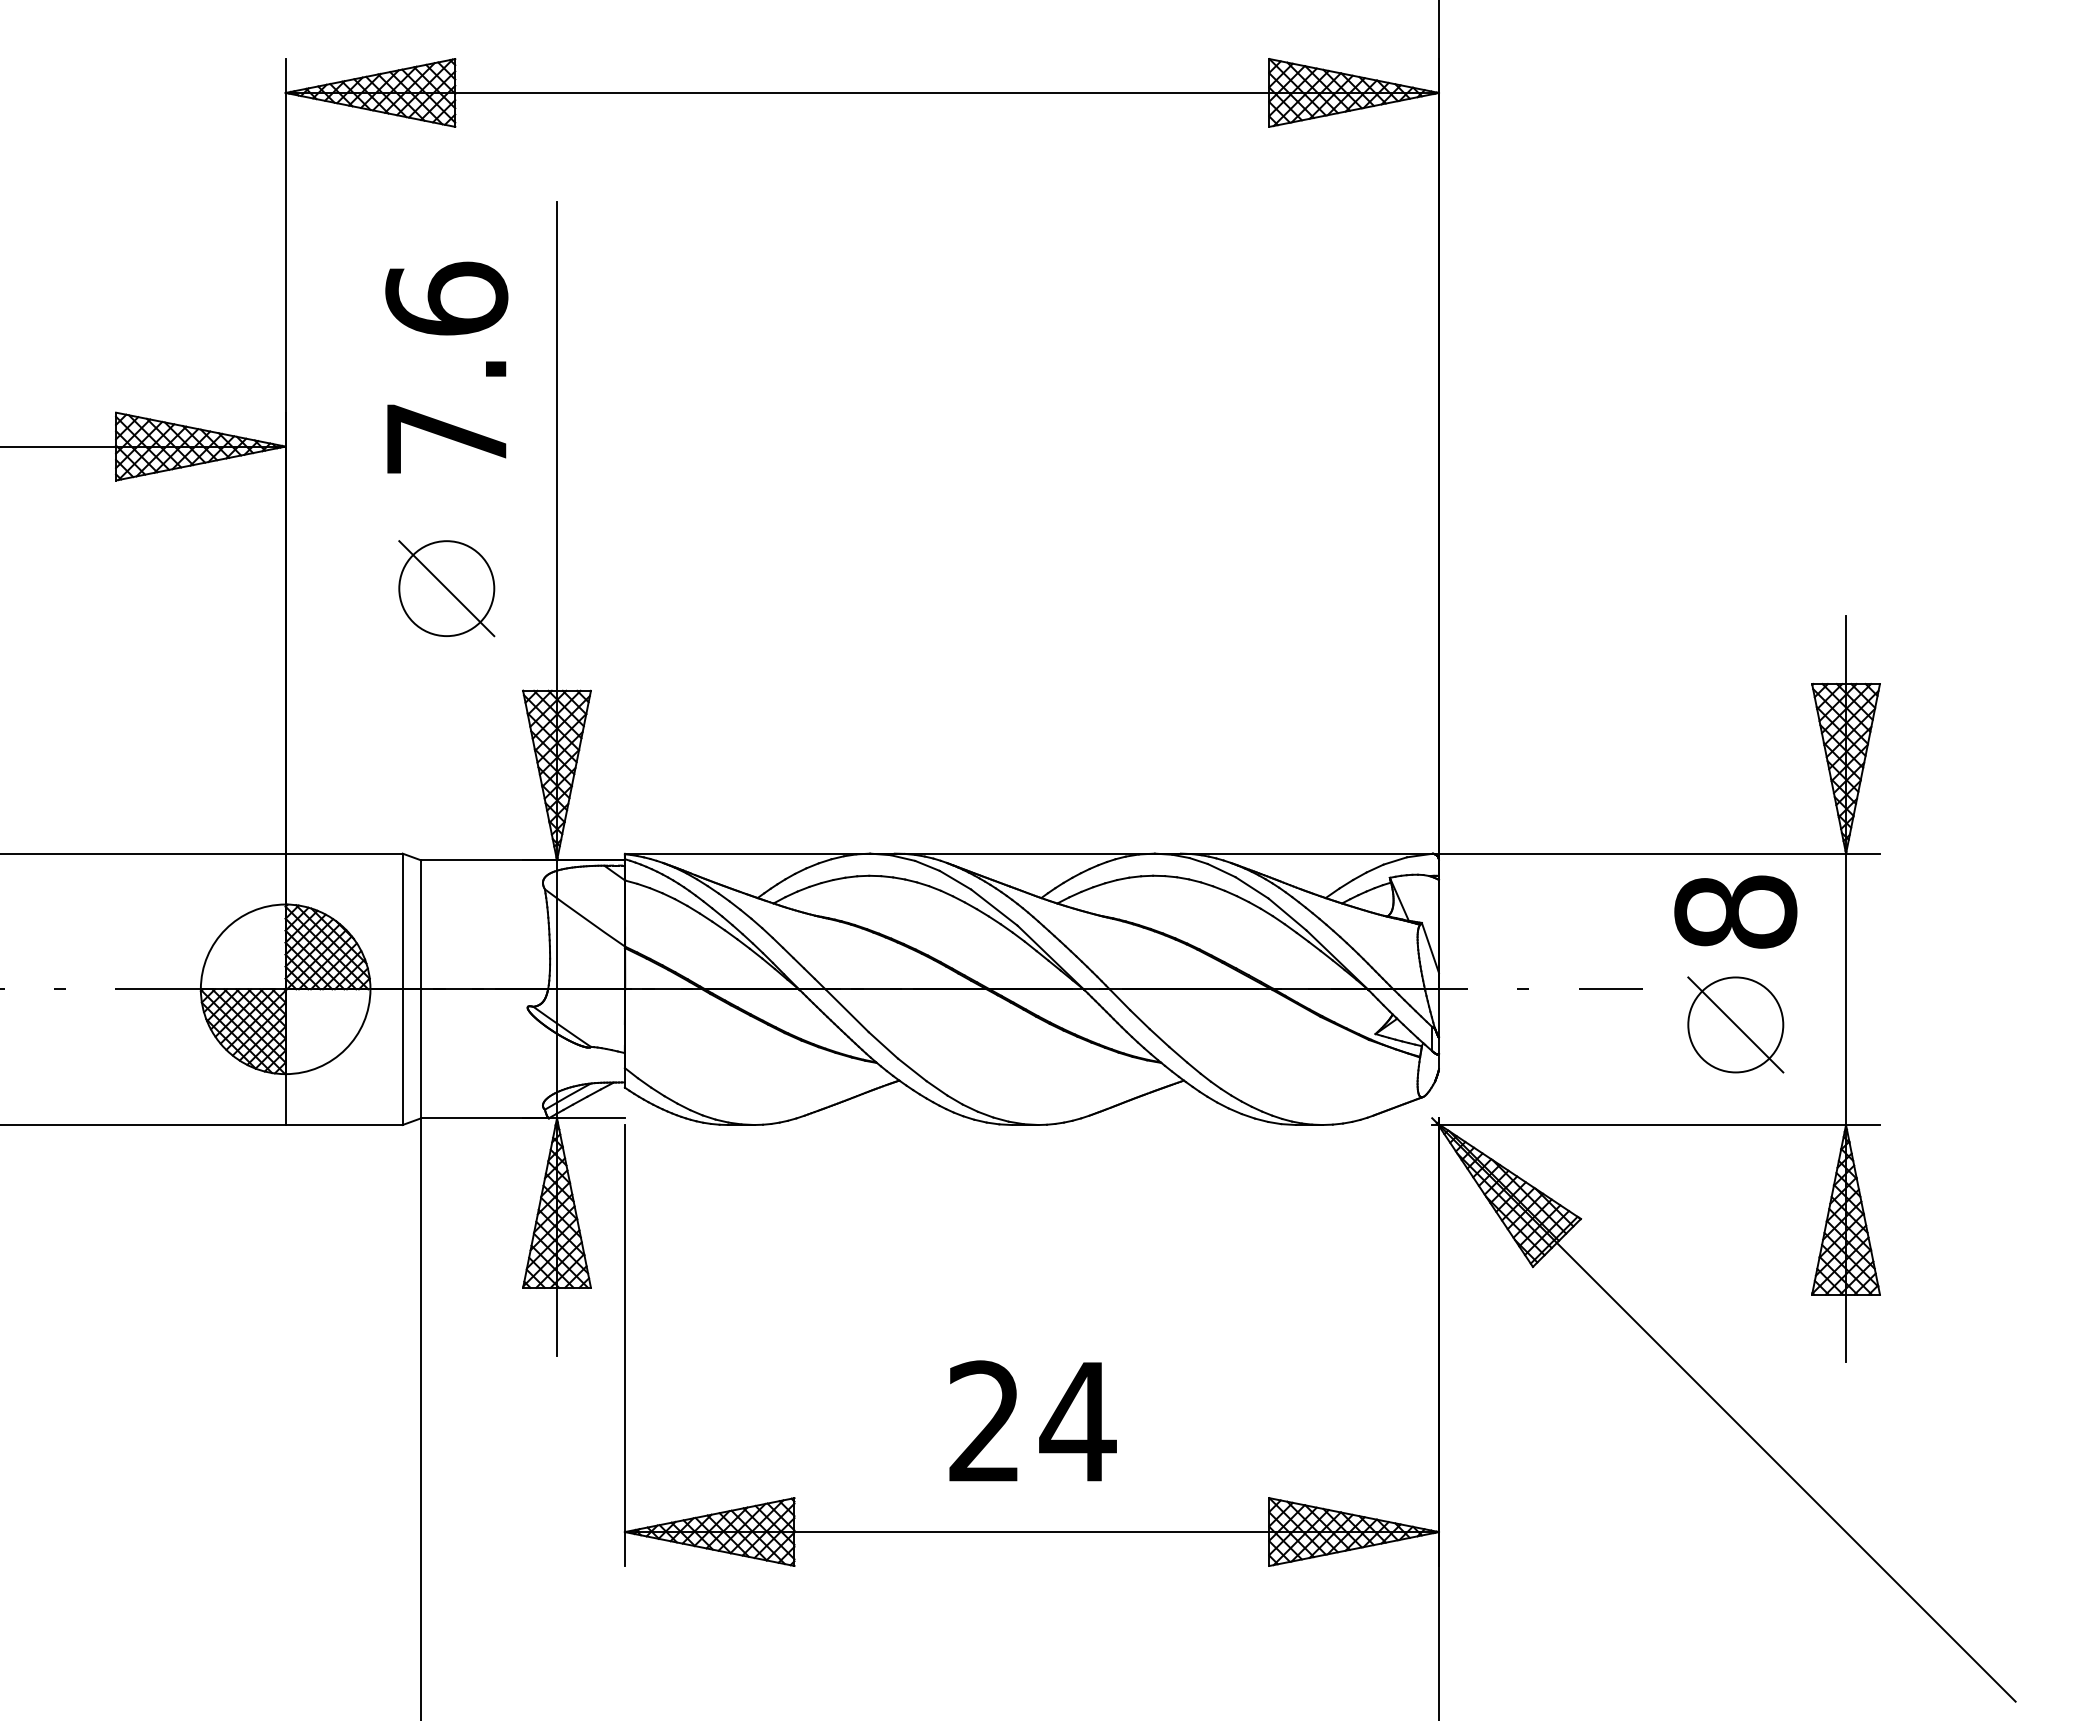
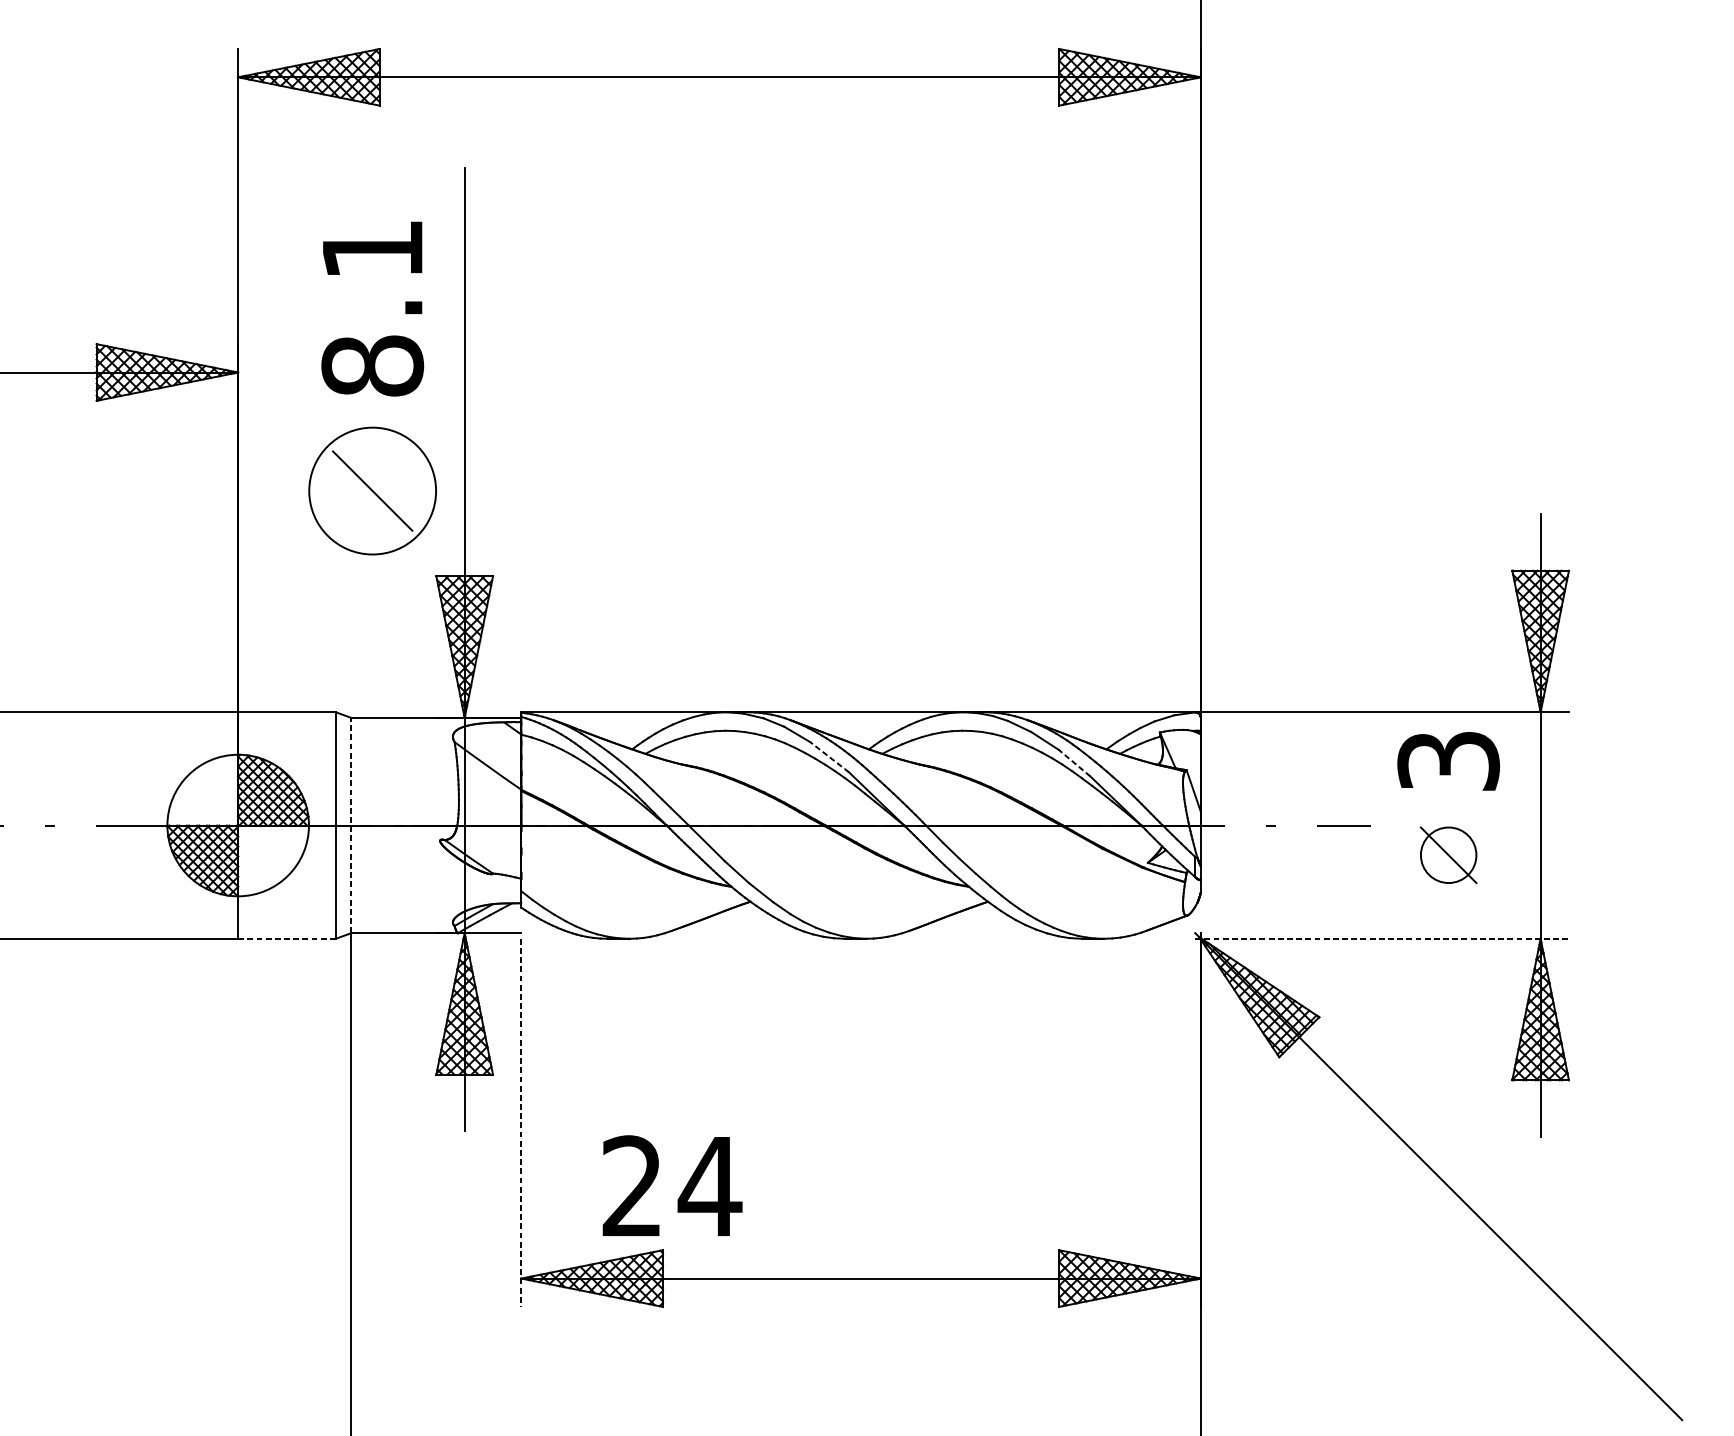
text: (446, 368) -> (372, 307), 7.6 -> 8.1
circle: (446, 588) -> (372, 490), size x1.6
line: (993, 907) -> (829, 757), solid -> dashed
text: (1735, 911) -> (1448, 760), 8 -> 3
line: (1287, 914) -> (1074, 763), solid -> dashed
line: (421, 989) -> (351, 825), solid -> dashed
part: (1735, 1024) -> (1448, 854), size x0.7
line: (344, 1125) -> (287, 939), solid -> dashed
line: (1656, 1125) -> (1382, 939), solid -> dashed
line: (624, 1346) -> (521, 1123), solid -> dashed
text: (1032, 1420) -> (672, 1185), moved

